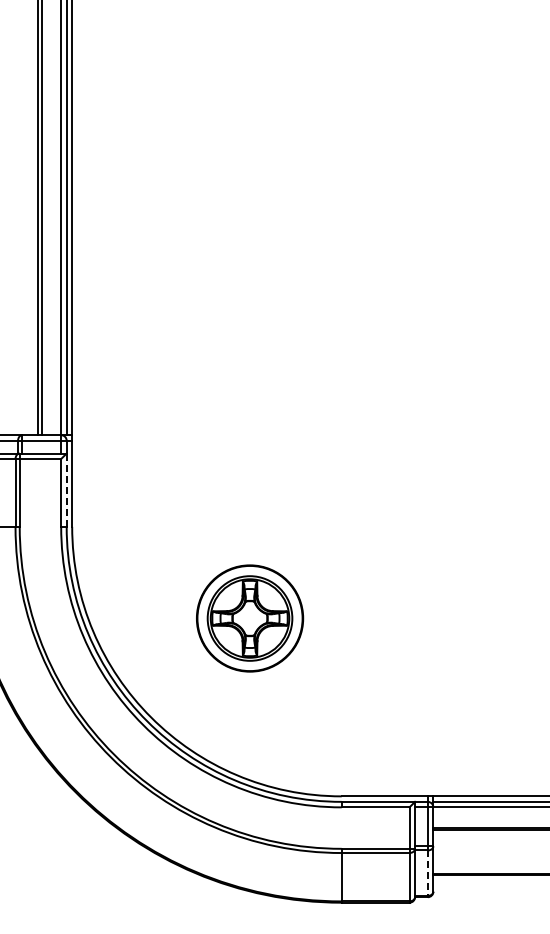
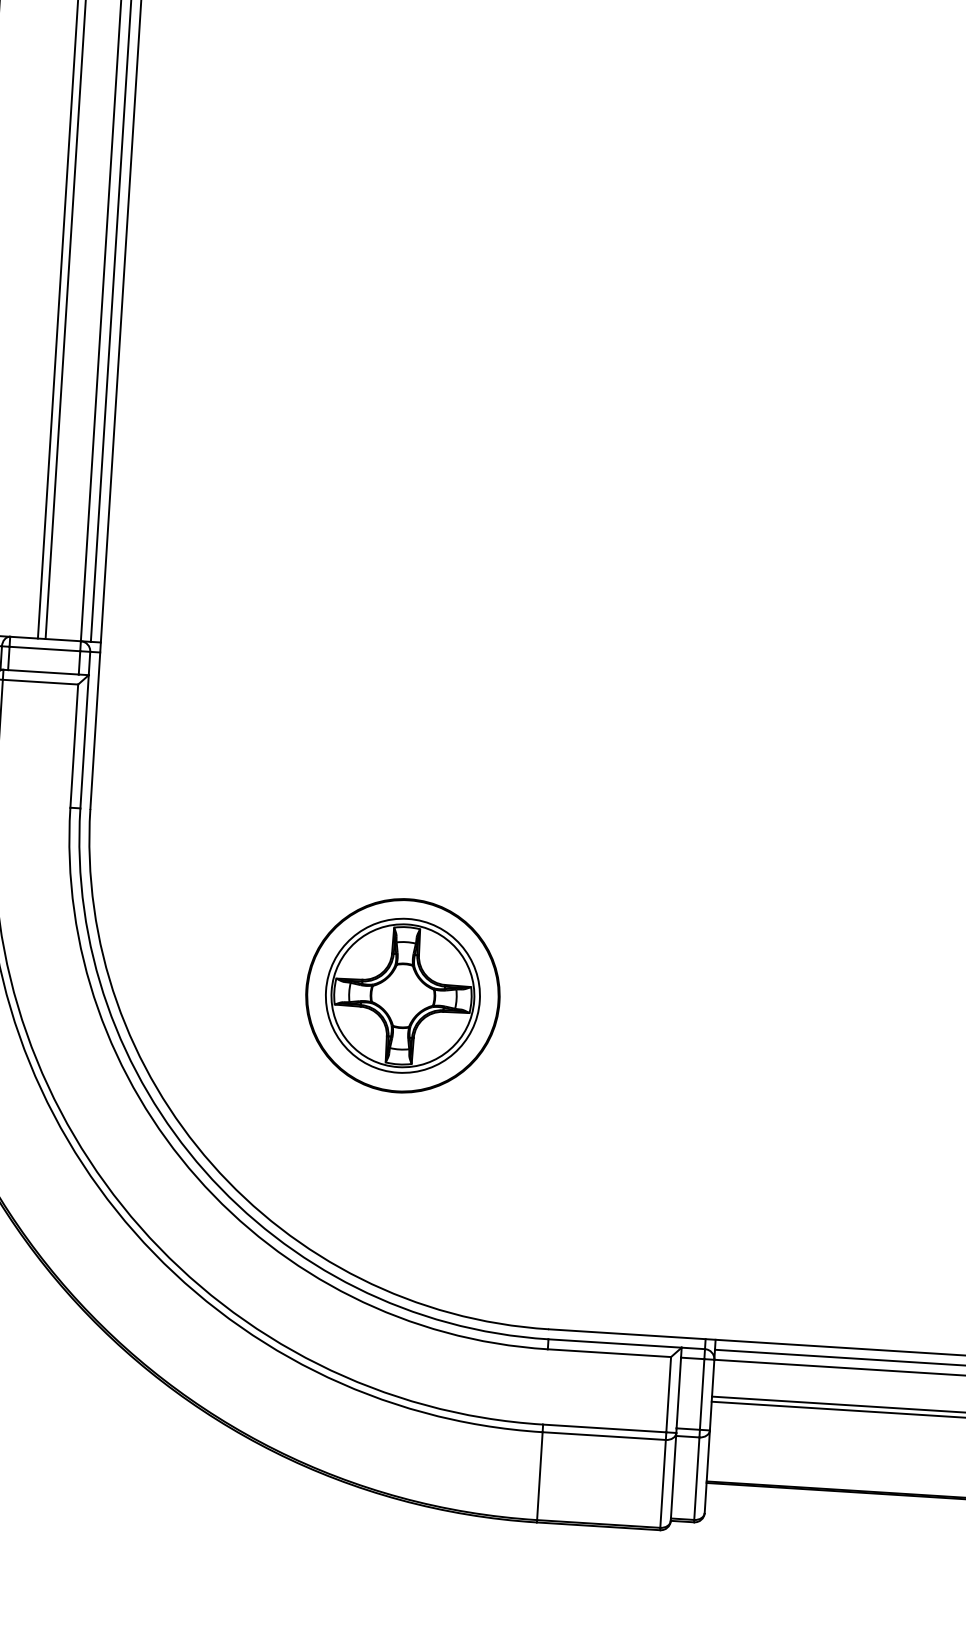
line: (66, 490) -> (84, 742), dashed -> solid
line: (427, 873) -> (696, 1479), dashed -> solid

